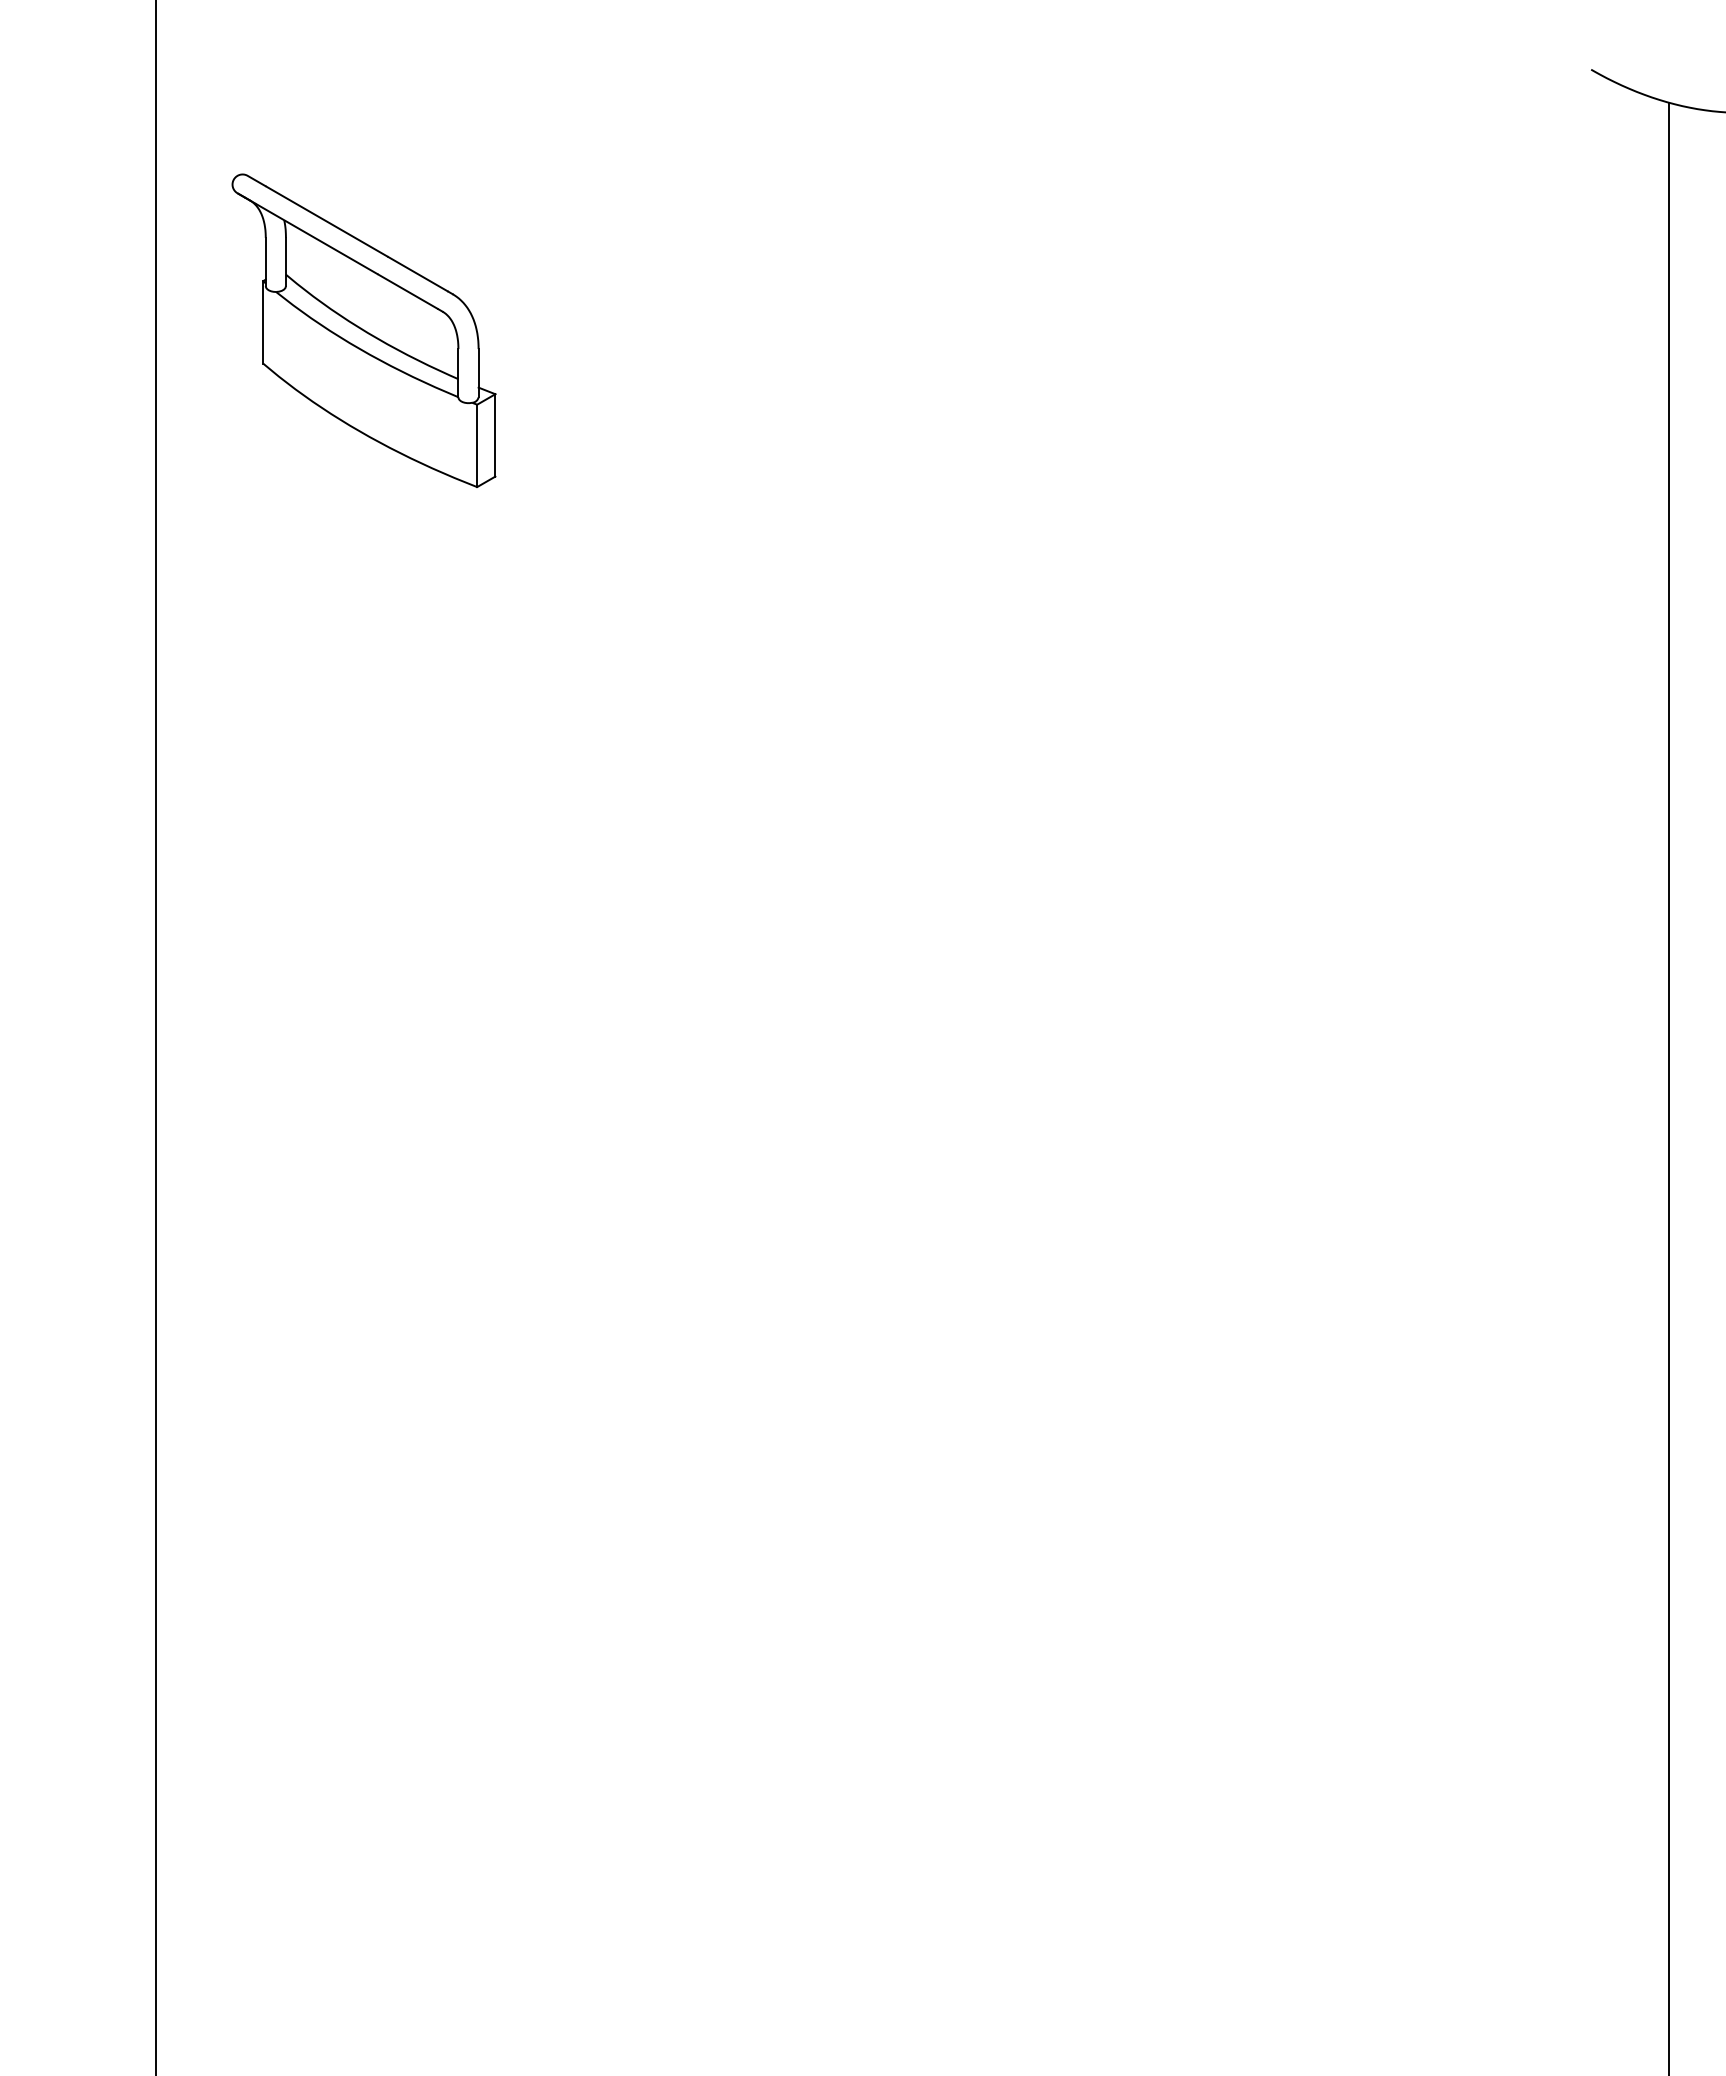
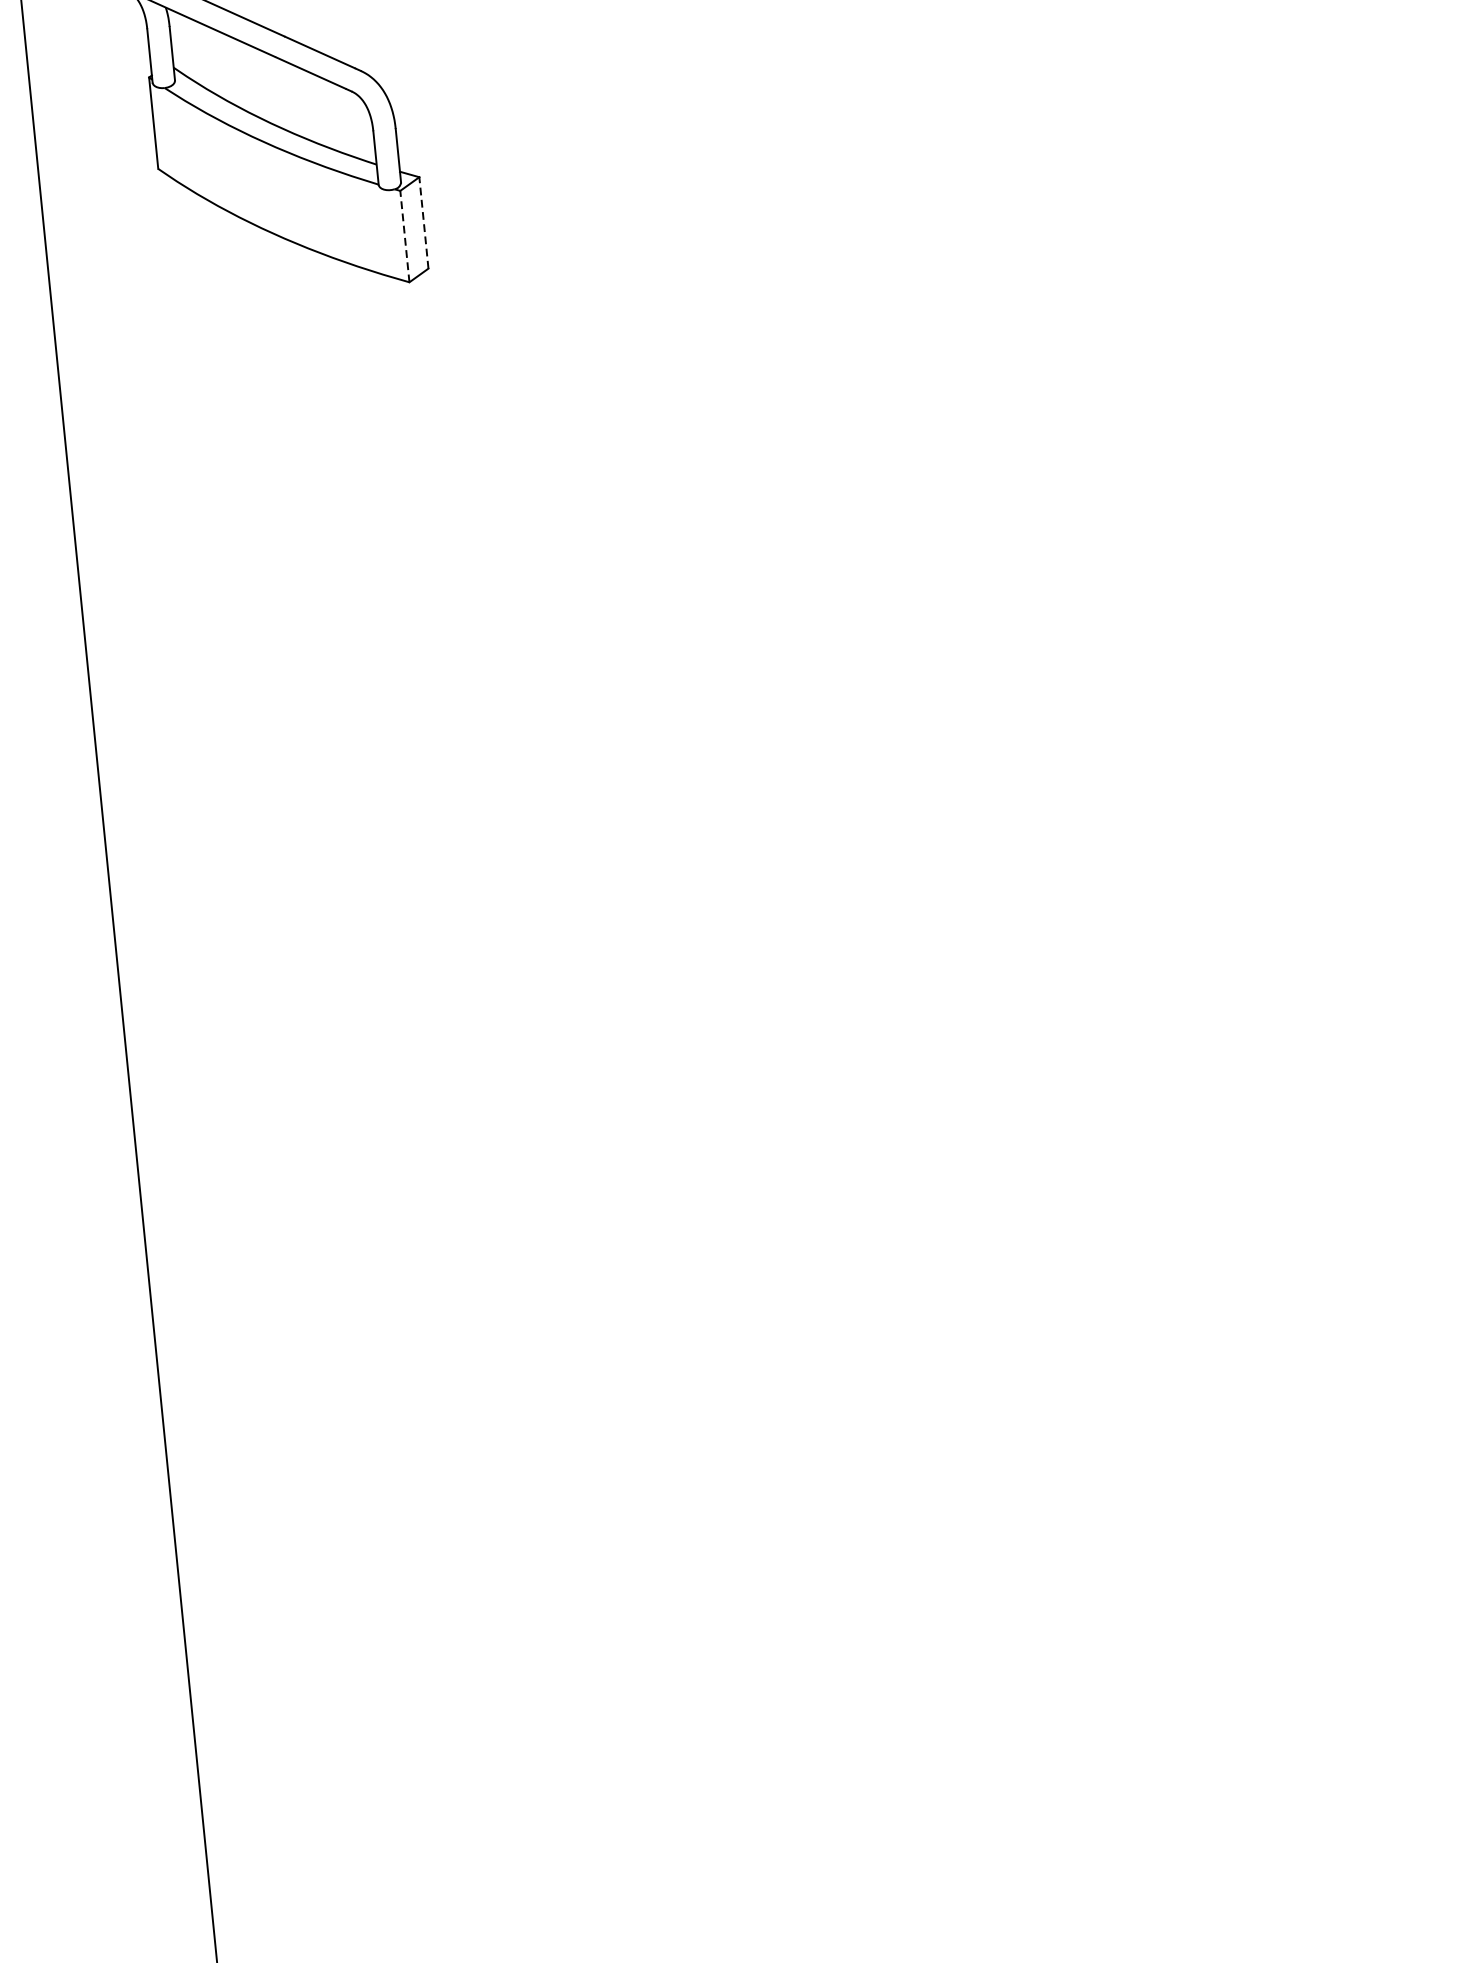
line: (495, 434) -> (423, 221), solid -> dashed
line: (477, 445) -> (405, 236), solid -> dashed

